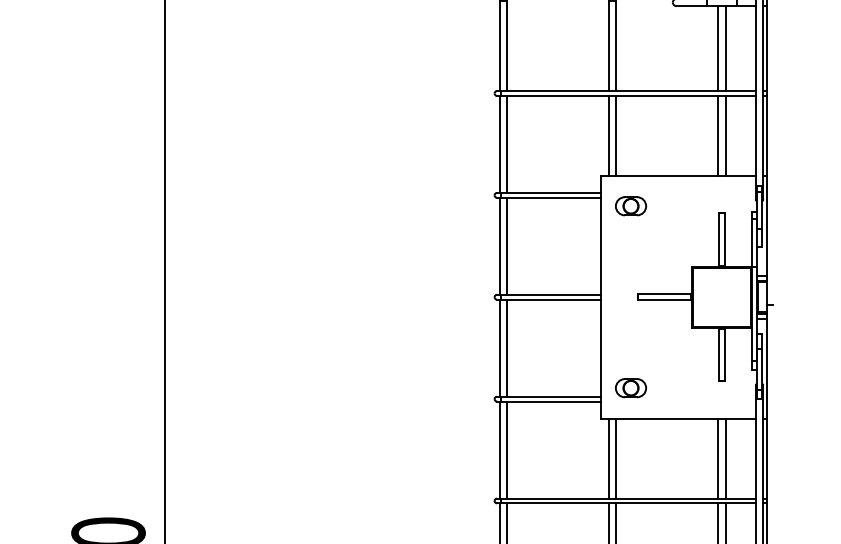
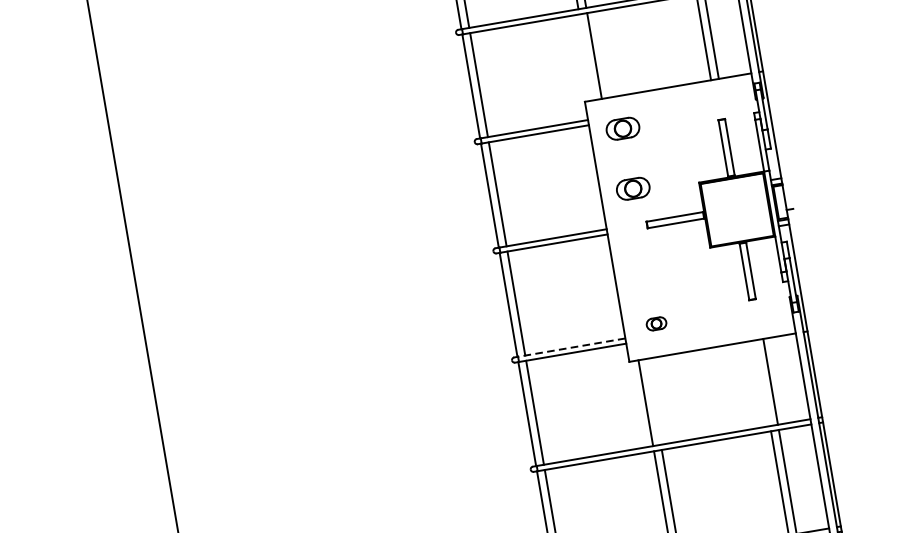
line: (609, 135) -> (586, 56), removed
part: (631, 262) -> (633, 188), added
part: (631, 388) -> (656, 324), size x0.6
line: (550, 396) -> (571, 347), solid -> dashed
line: (616, 458) -> (653, 401), removed
line: (718, 458) -> (763, 383), removed

